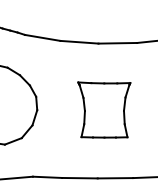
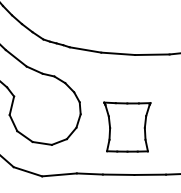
part: (104, 109) -> (127, 126), moved

